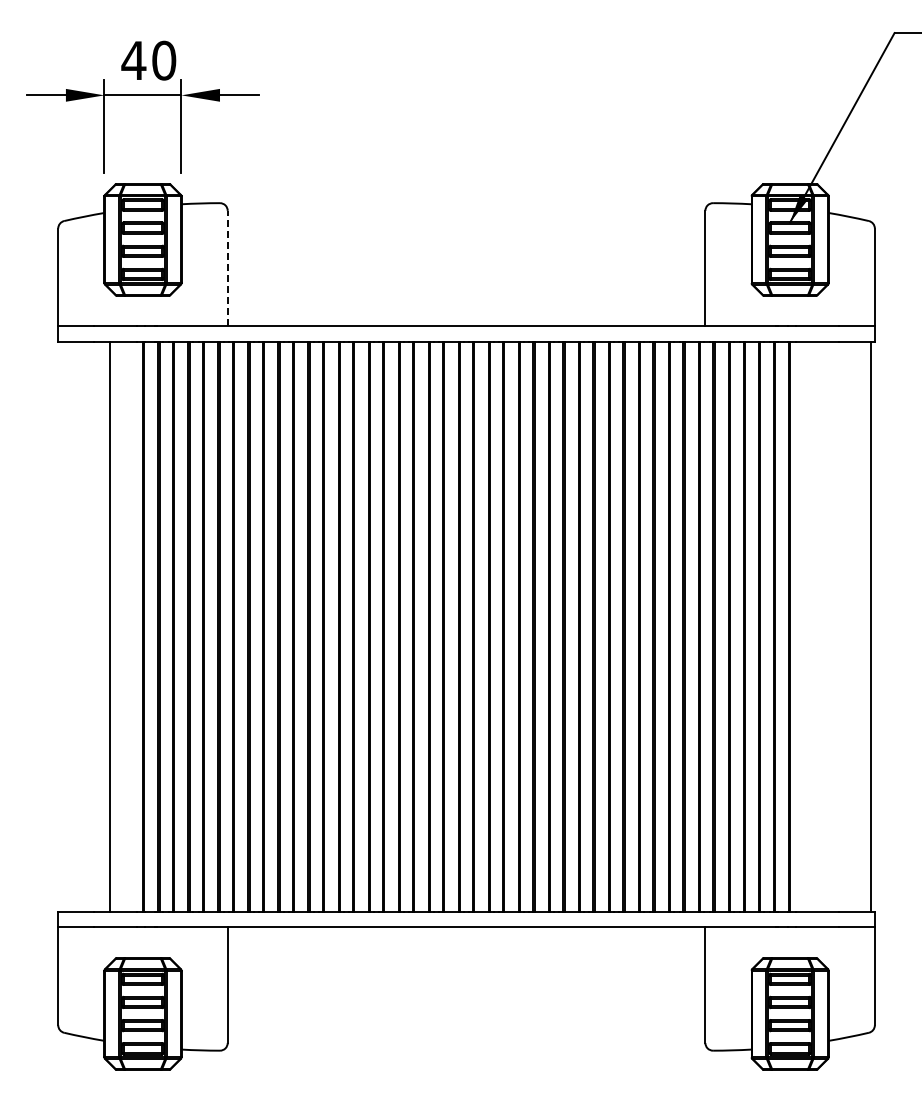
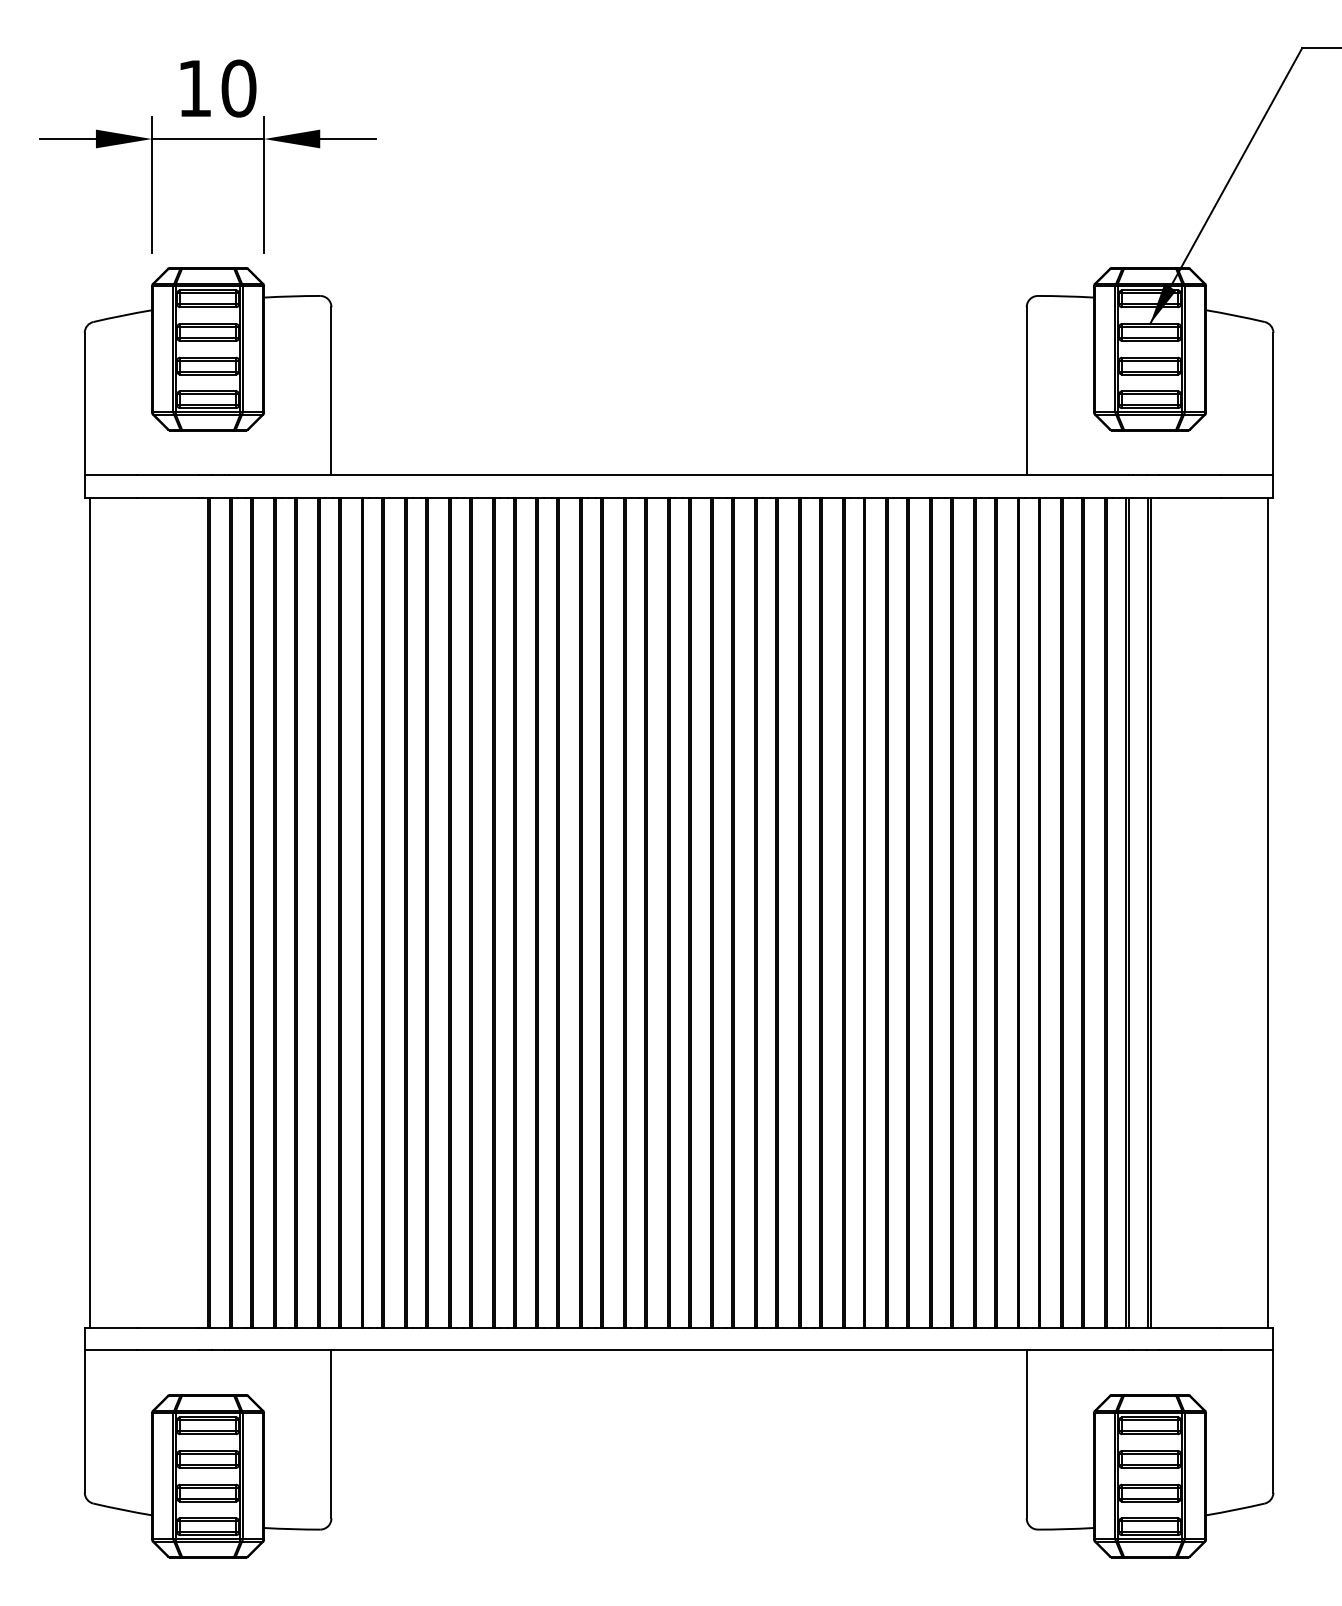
text: (133, 60) -> (194, 88), 40 -> 10
line: (227, 268) -> (331, 391), dashed -> solid
line: (110, 626) -> (90, 912), moved

